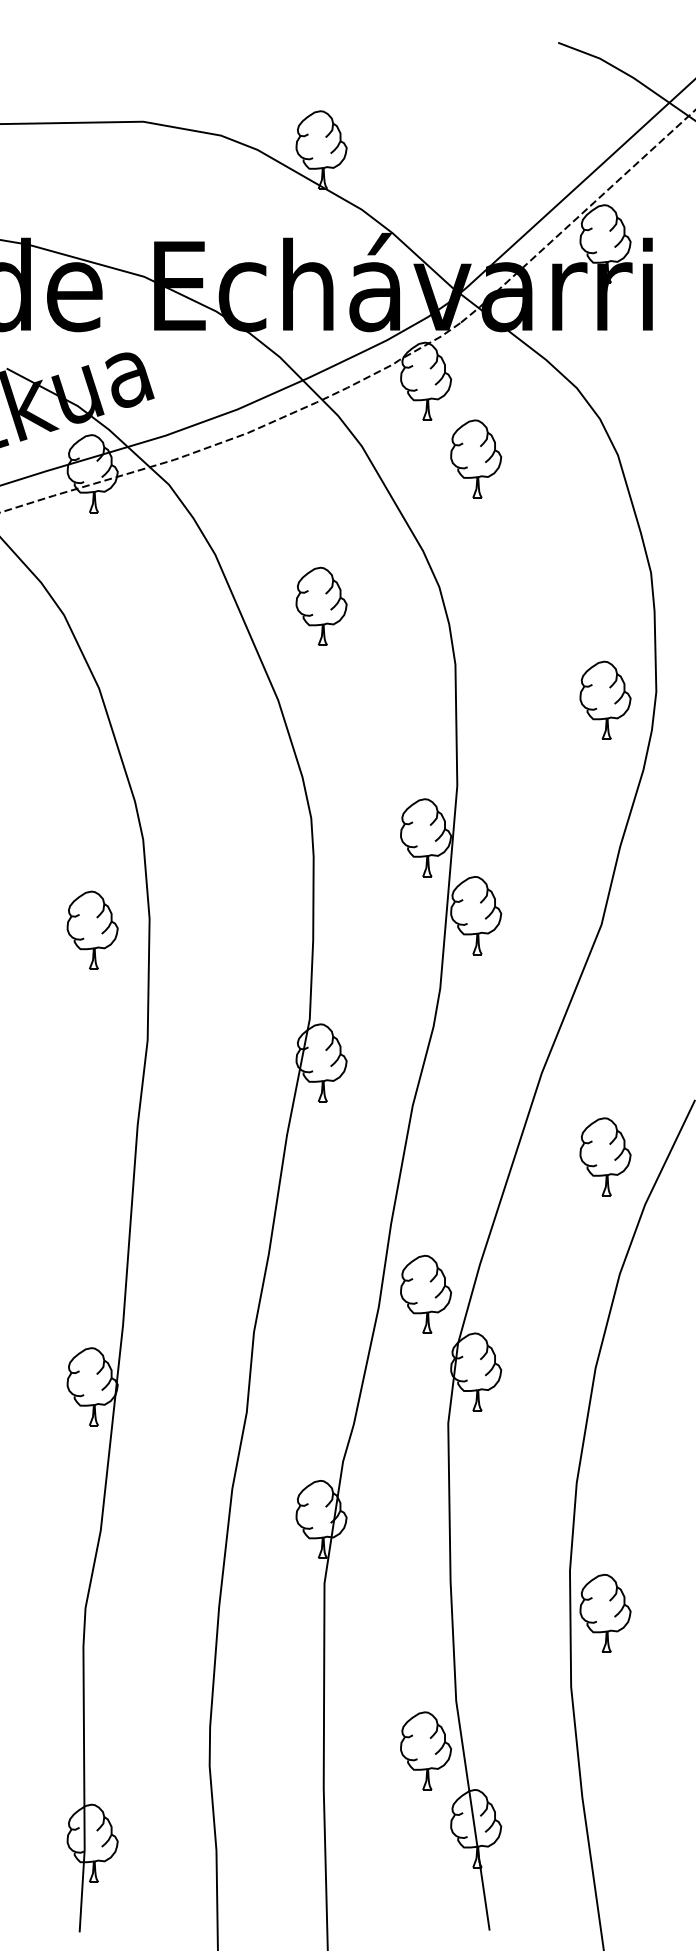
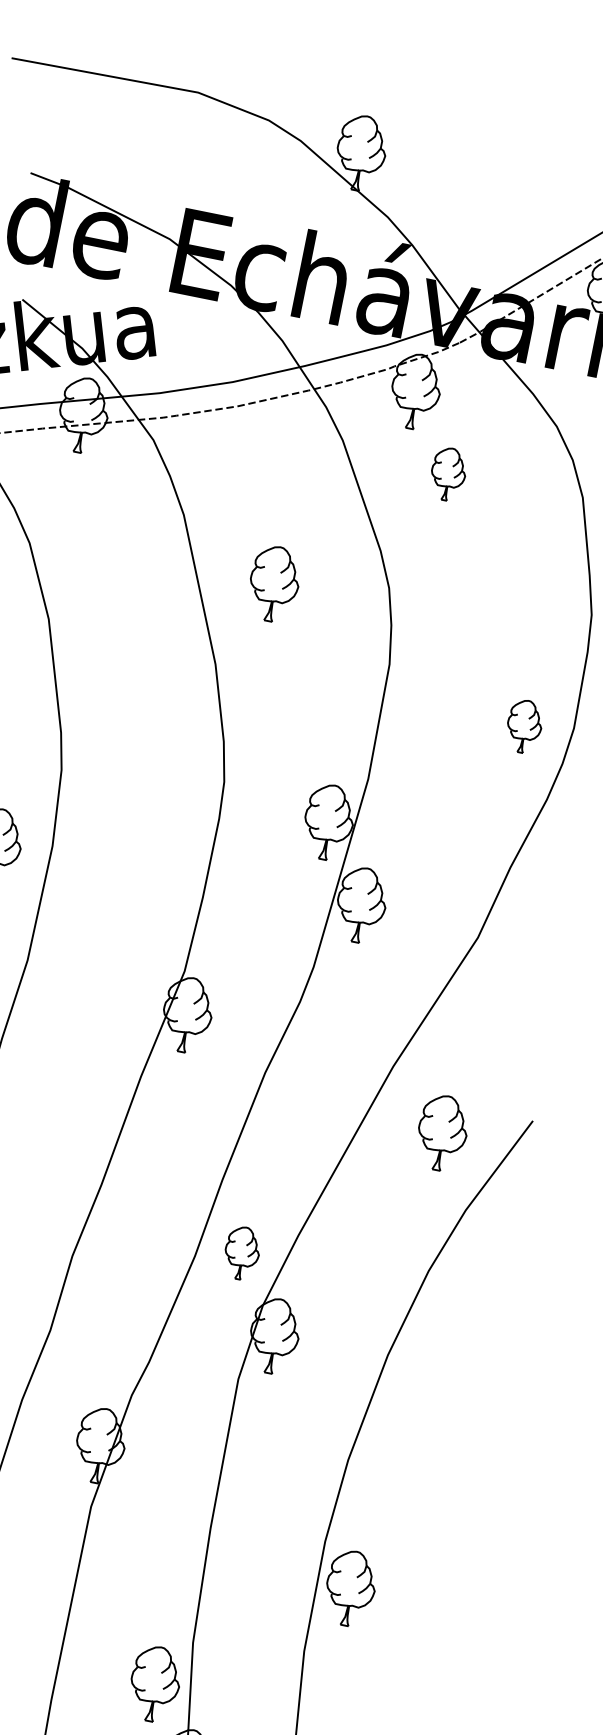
part: (476, 458) -> (448, 473), size x0.7
part: (605, 699) -> (524, 725), size x0.7
part: (605, 1156) -> (442, 1132), moved
part: (426, 1294) -> (242, 1253), size x0.7

